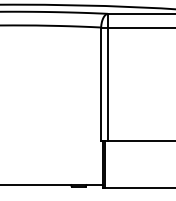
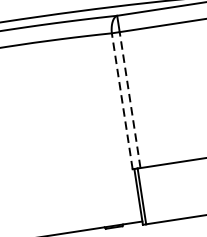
line: (101, 84) -> (122, 101), solid -> dashed
line: (107, 84) -> (129, 100), solid -> dashed

